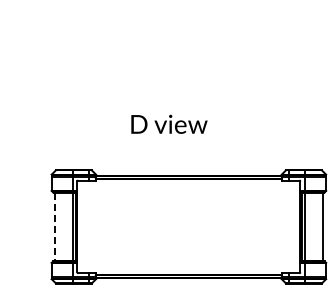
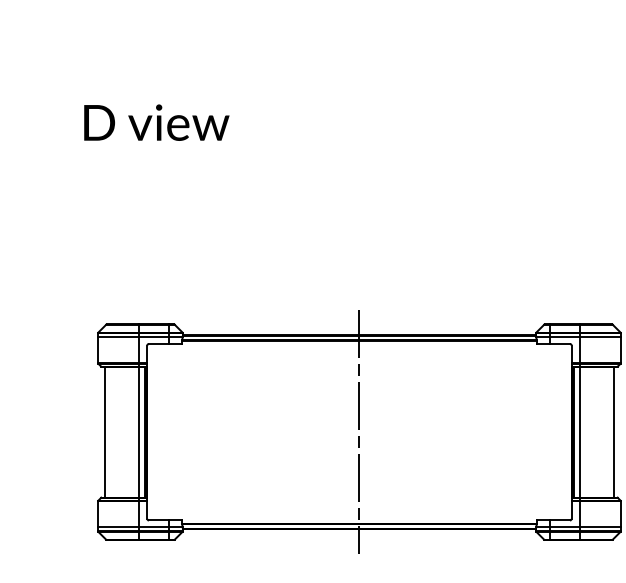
text: (169, 123) -> (156, 121), moved
line: (188, 226) -> (358, 431), added
line: (55, 227) -> (105, 433), dashed -> solid

